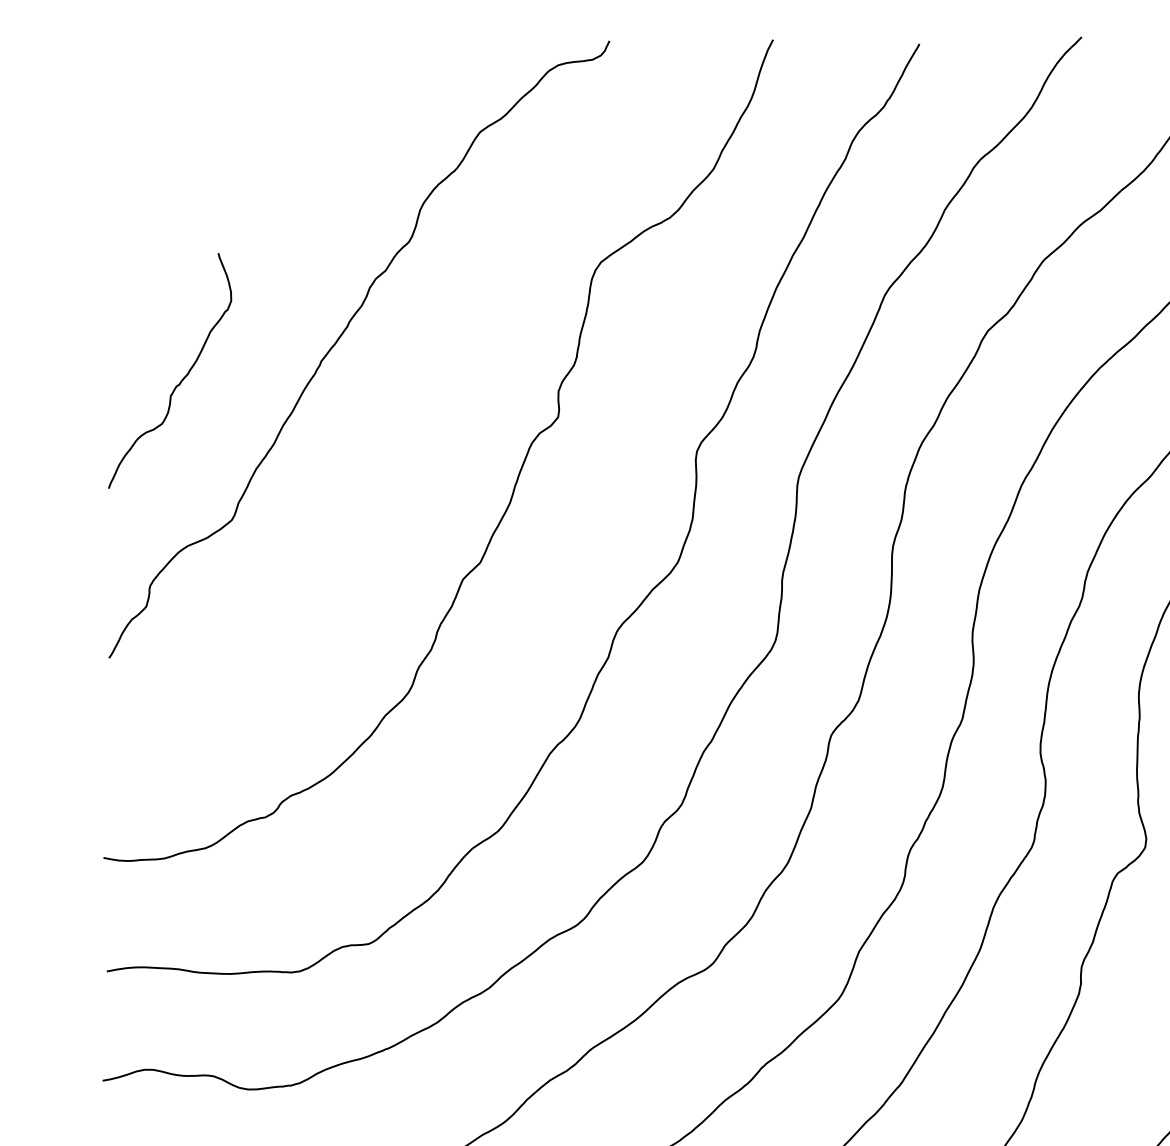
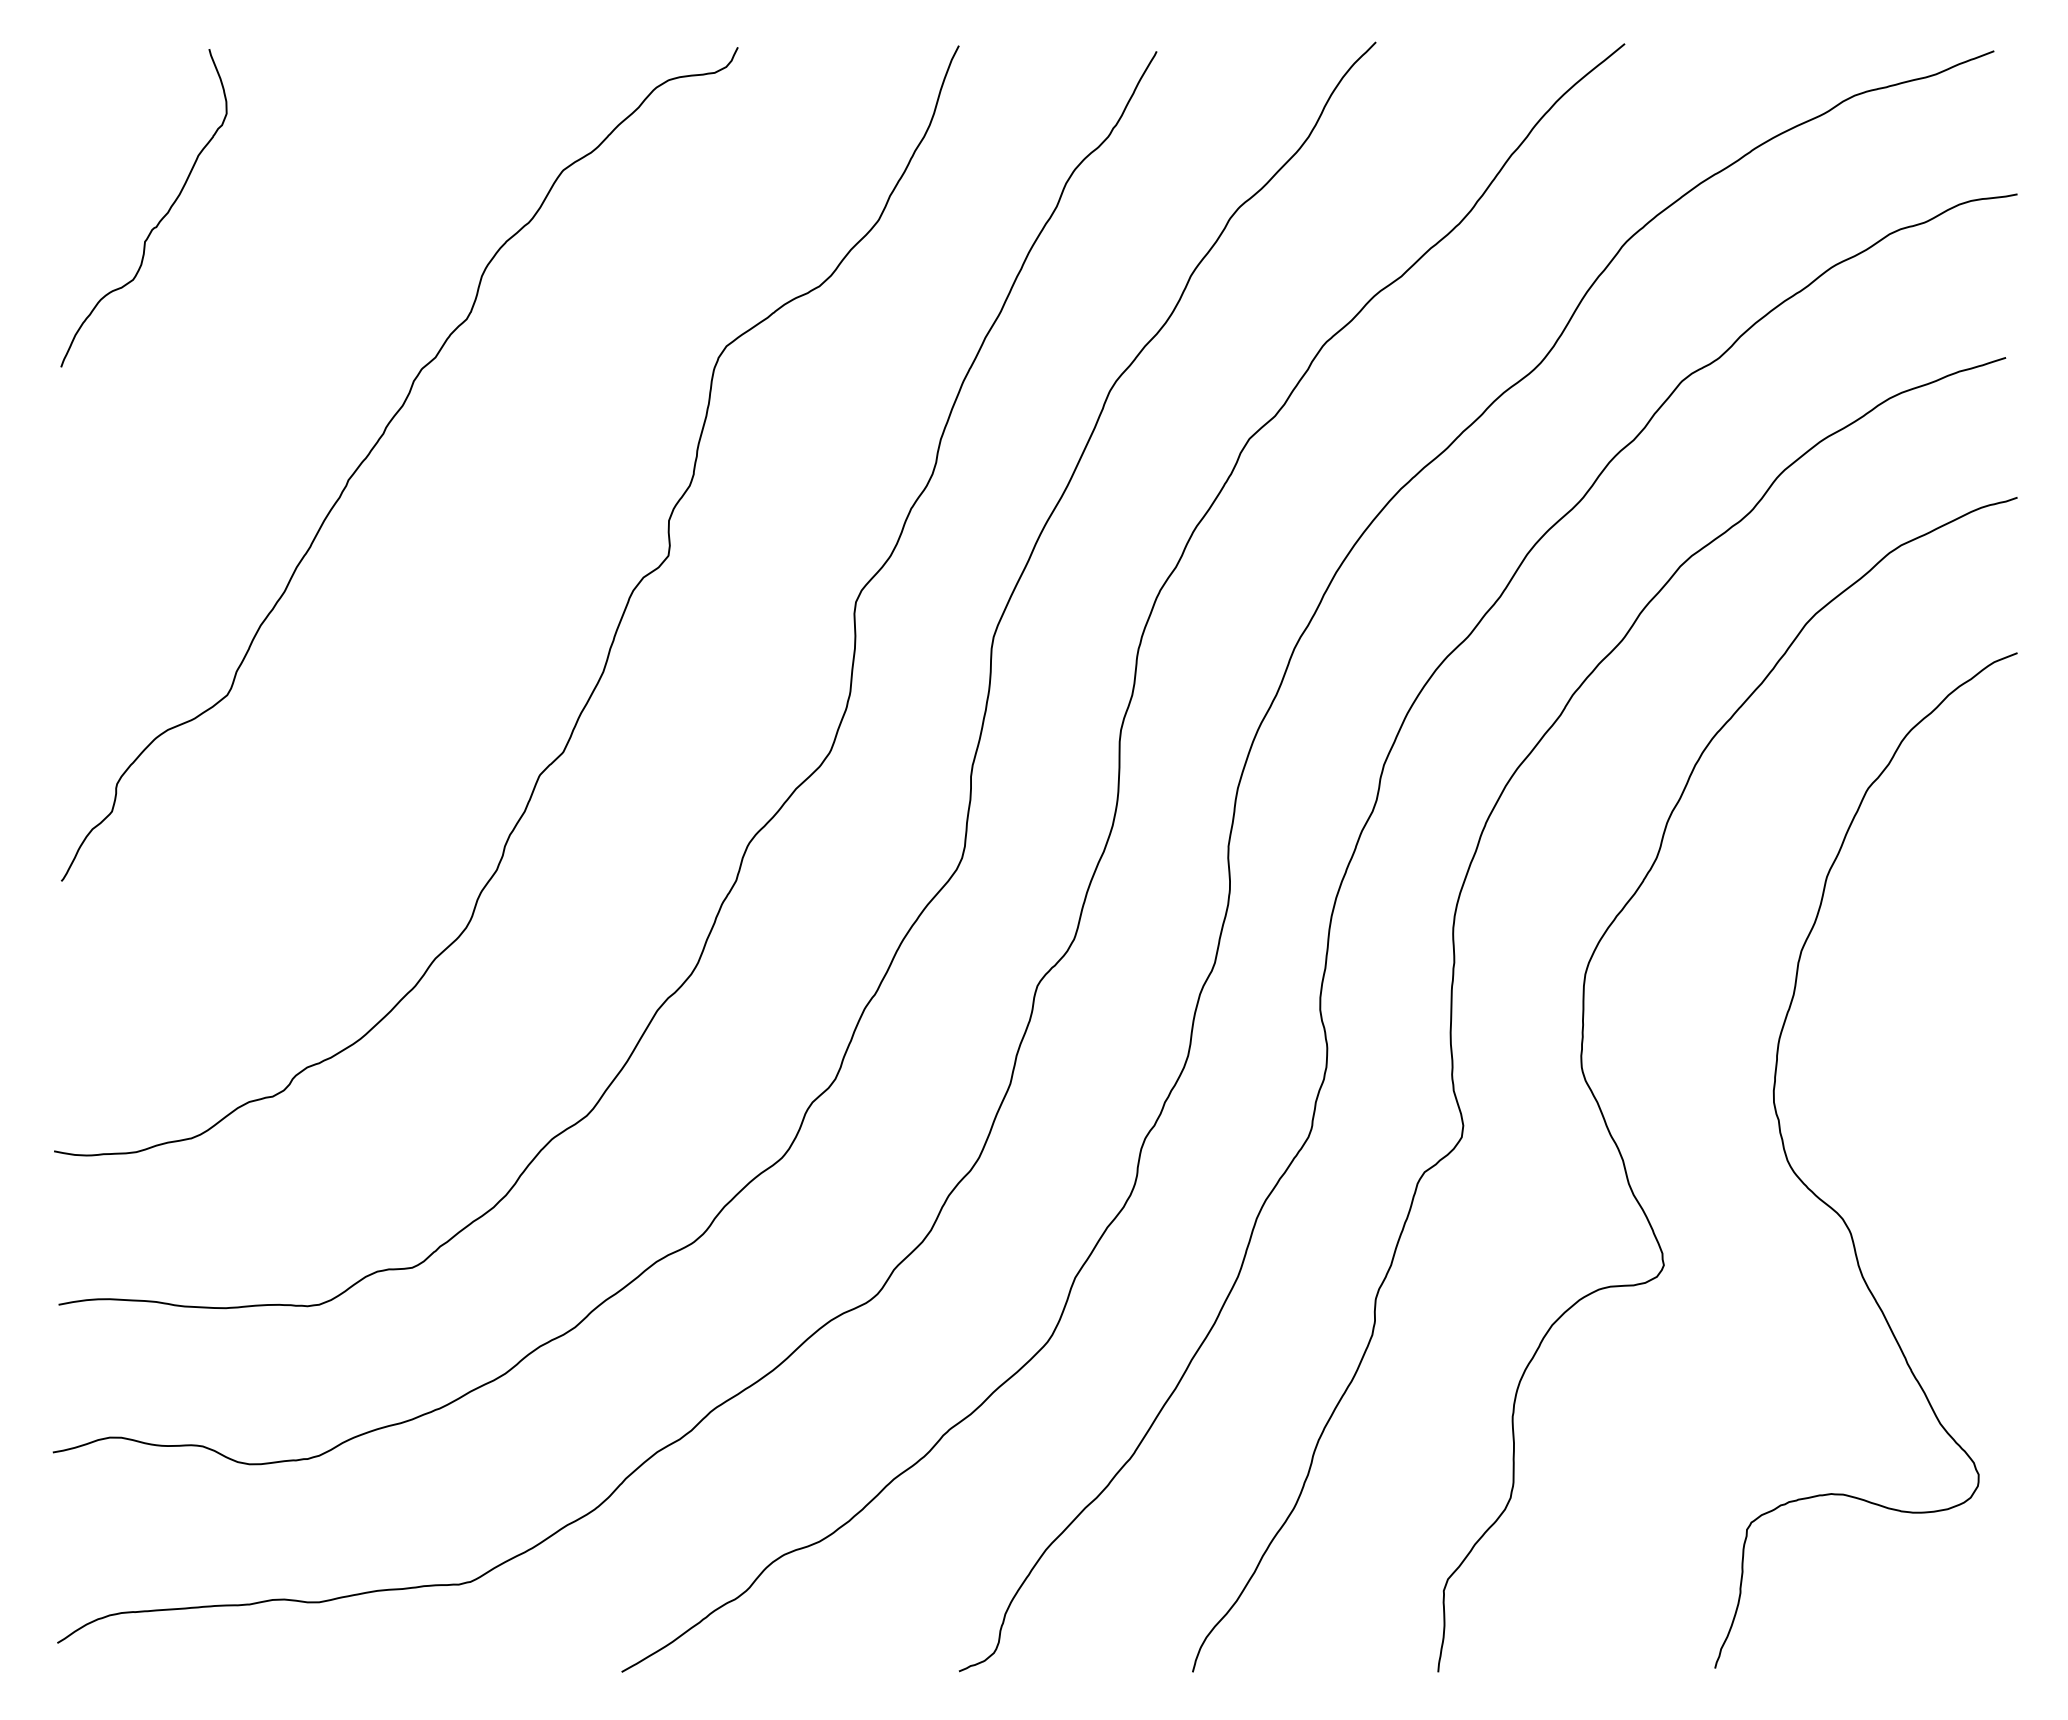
curve: (180, 380) -> (158, 221), moved

